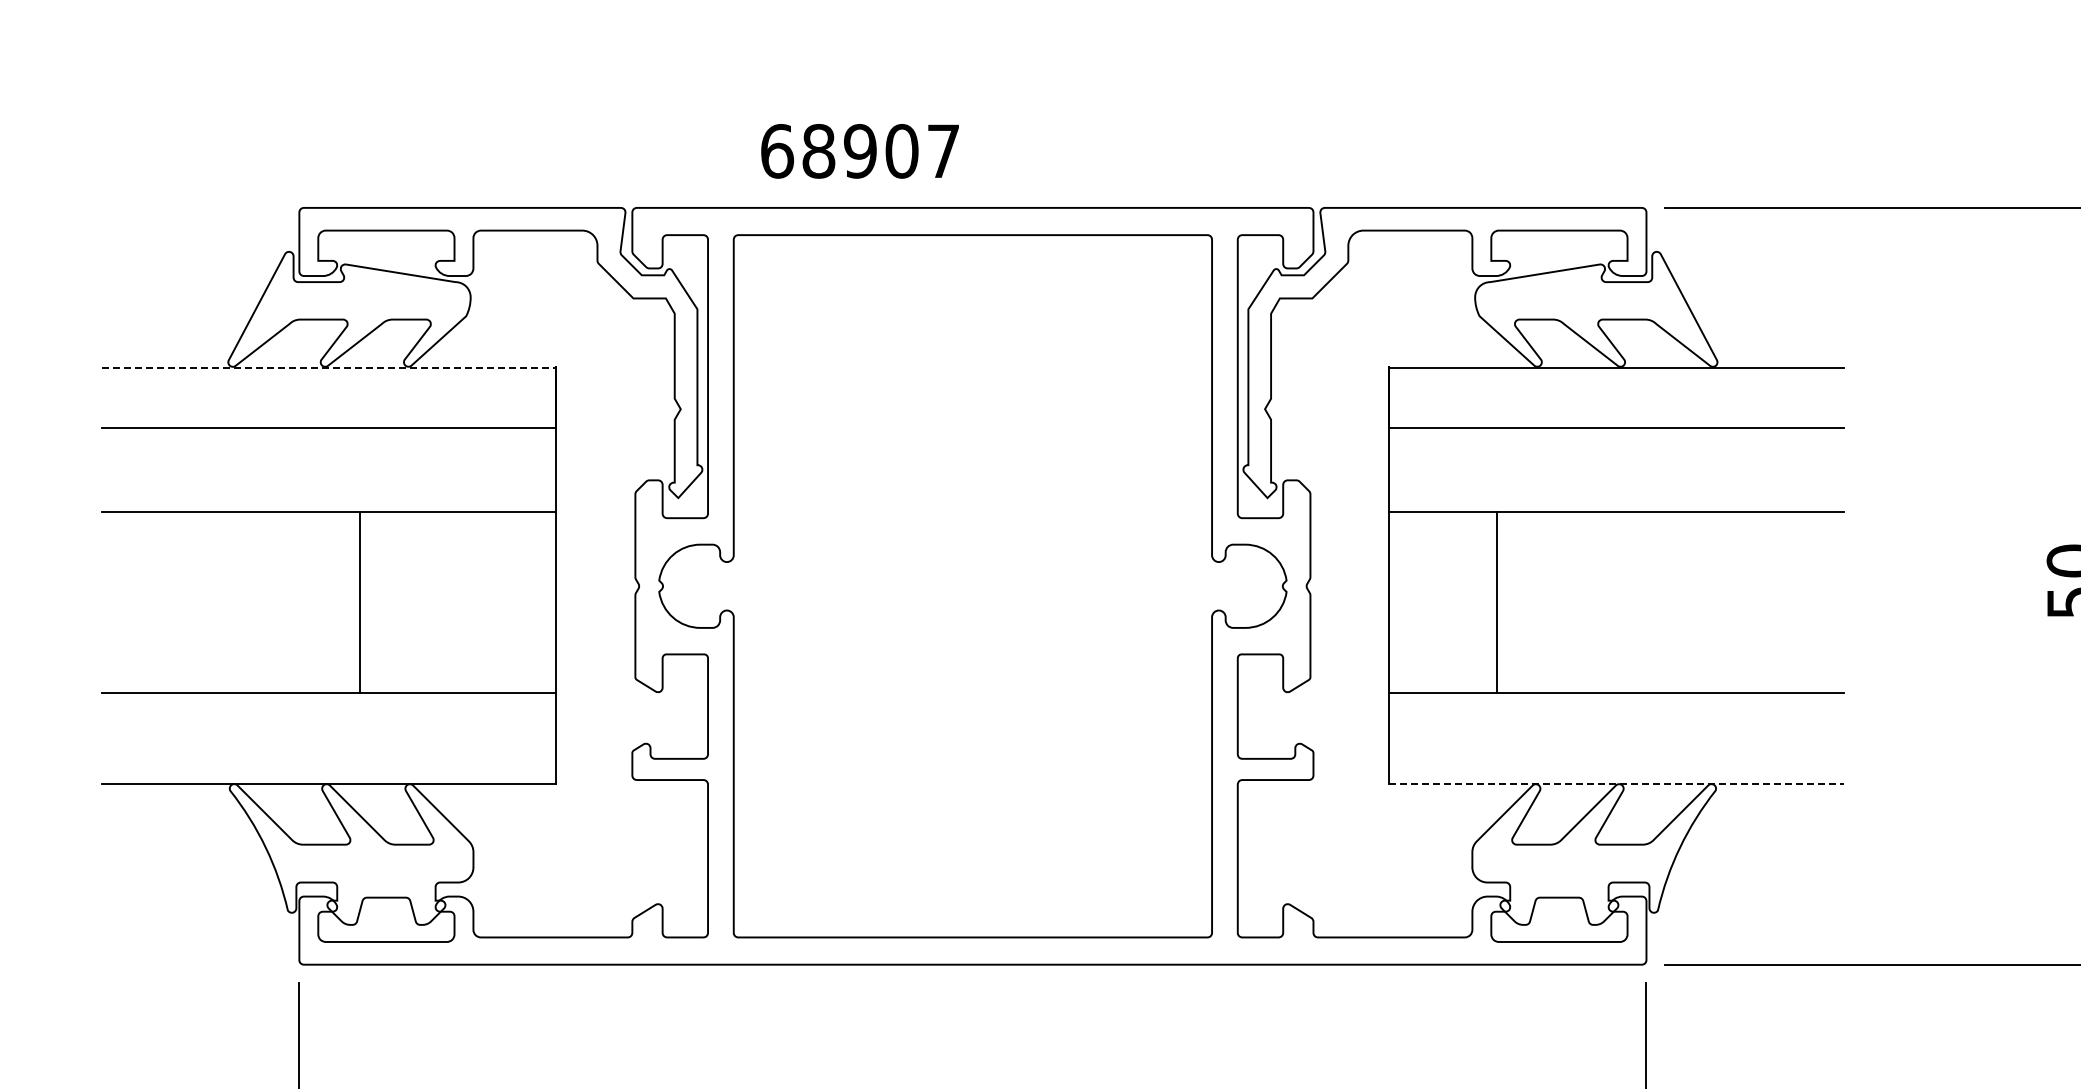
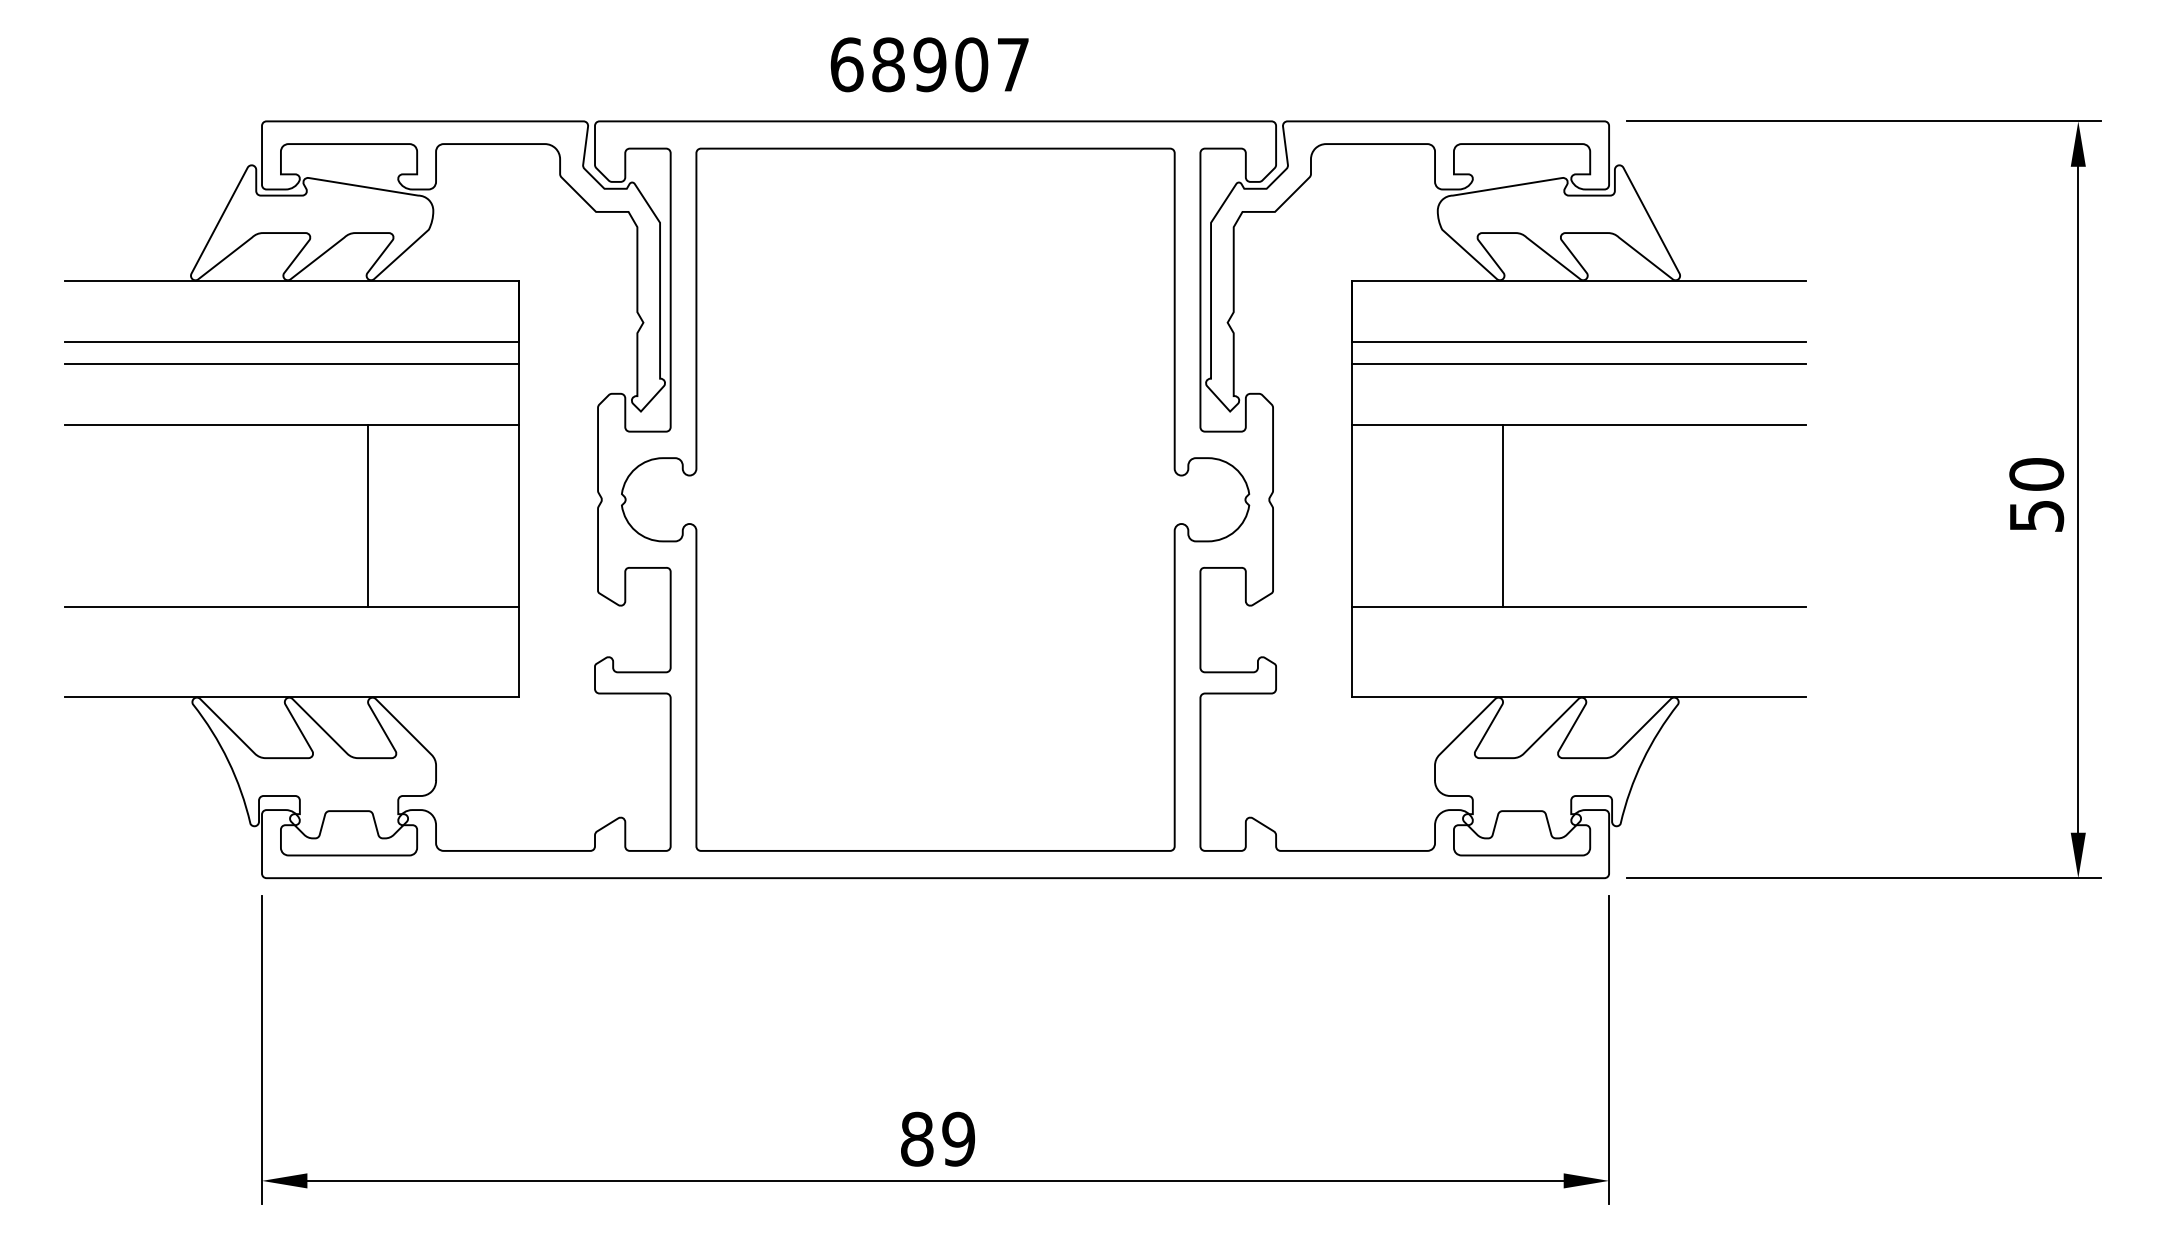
text: (859, 151) -> (929, 64), moved
line: (329, 368) -> (292, 281), dashed -> solid
line: (328, 451) -> (291, 364), added
line: (1616, 451) -> (1579, 364), added
line: (359, 602) -> (367, 515), moved
line: (1496, 602) -> (1503, 515), moved
line: (1616, 784) -> (1579, 697), dashed -> solid

